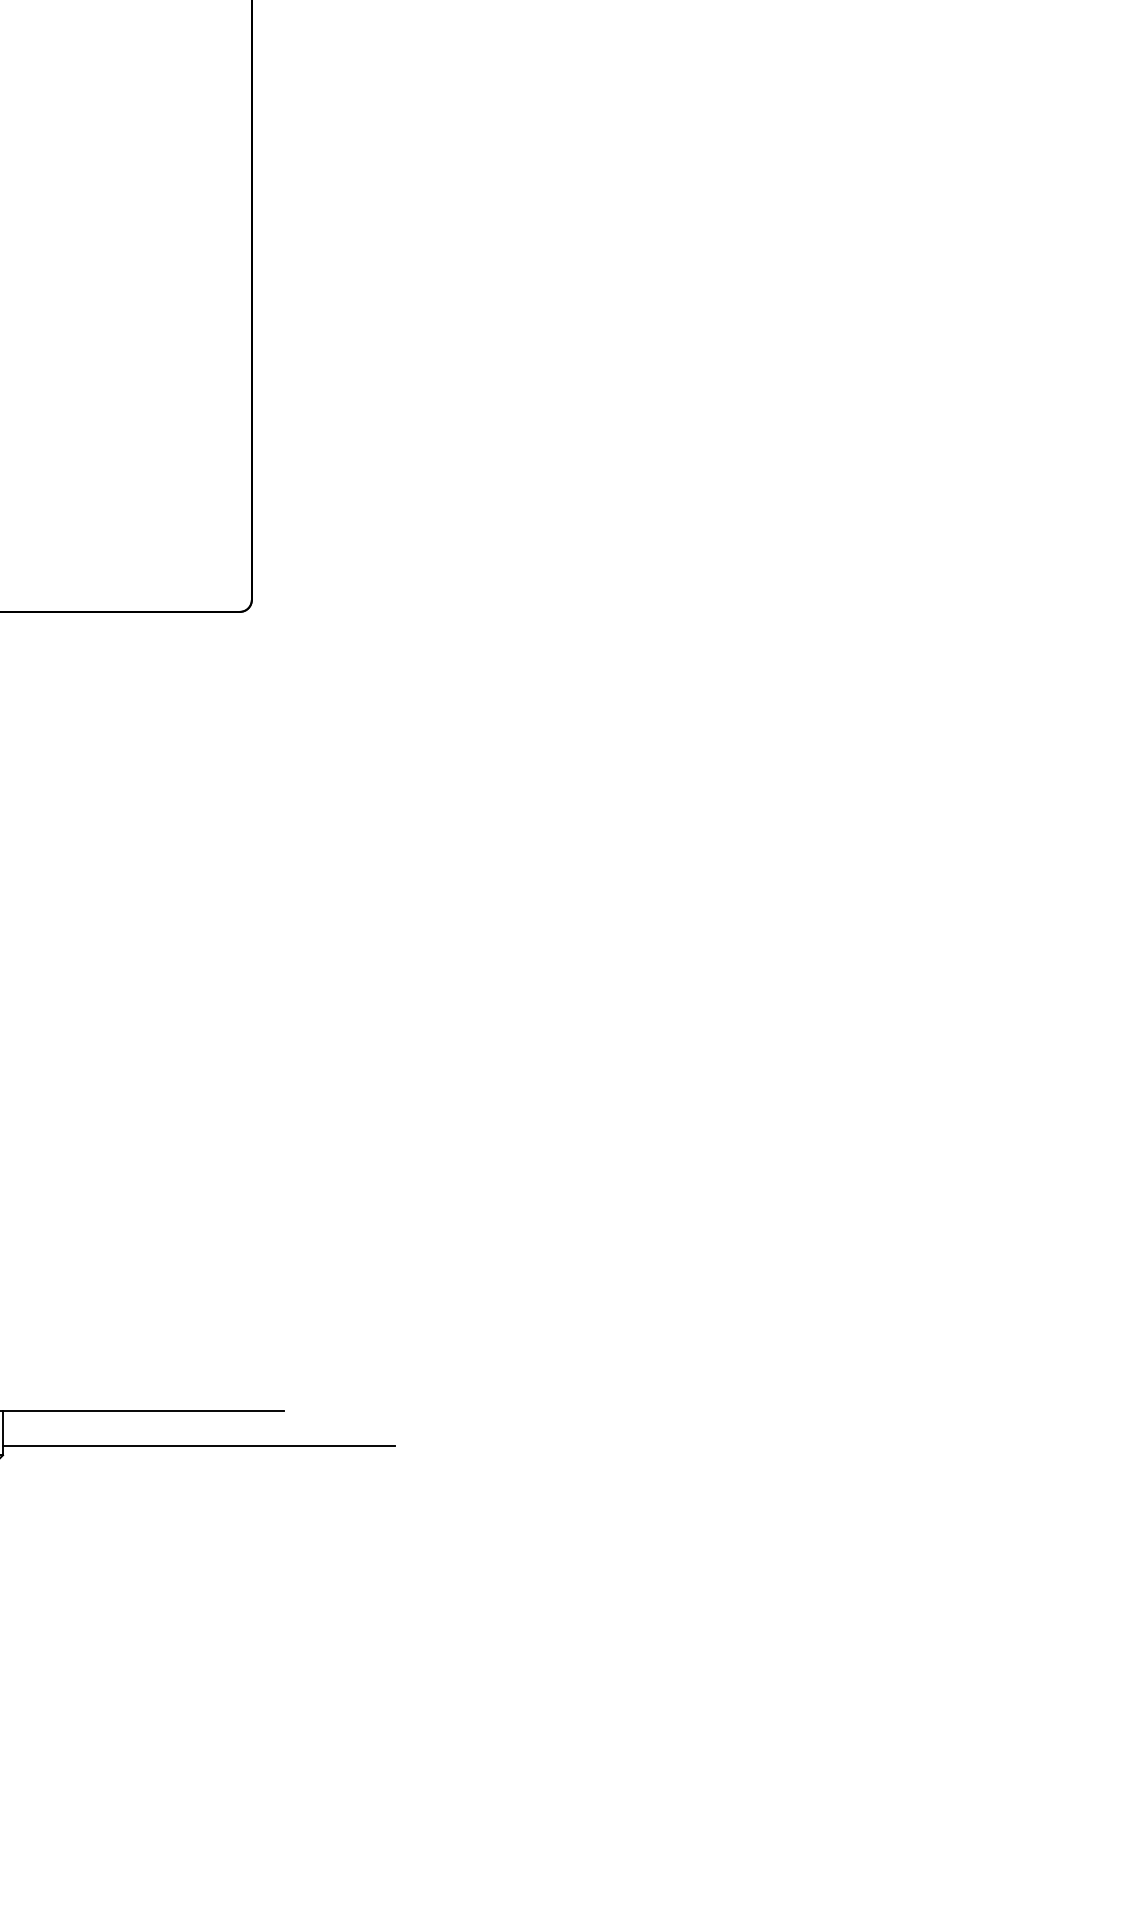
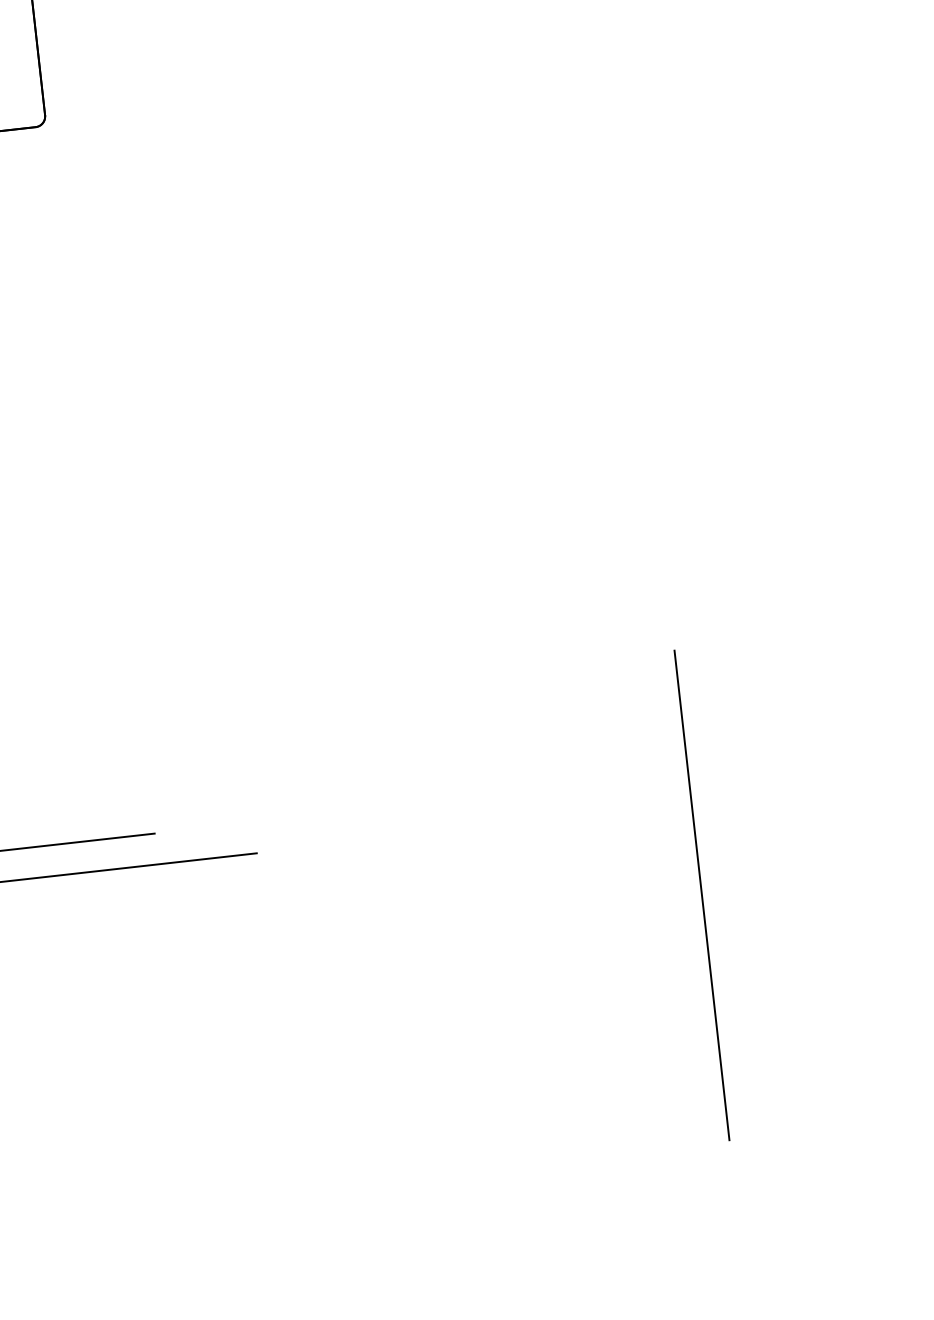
line: (883, 1547) -> (701, 895), added

